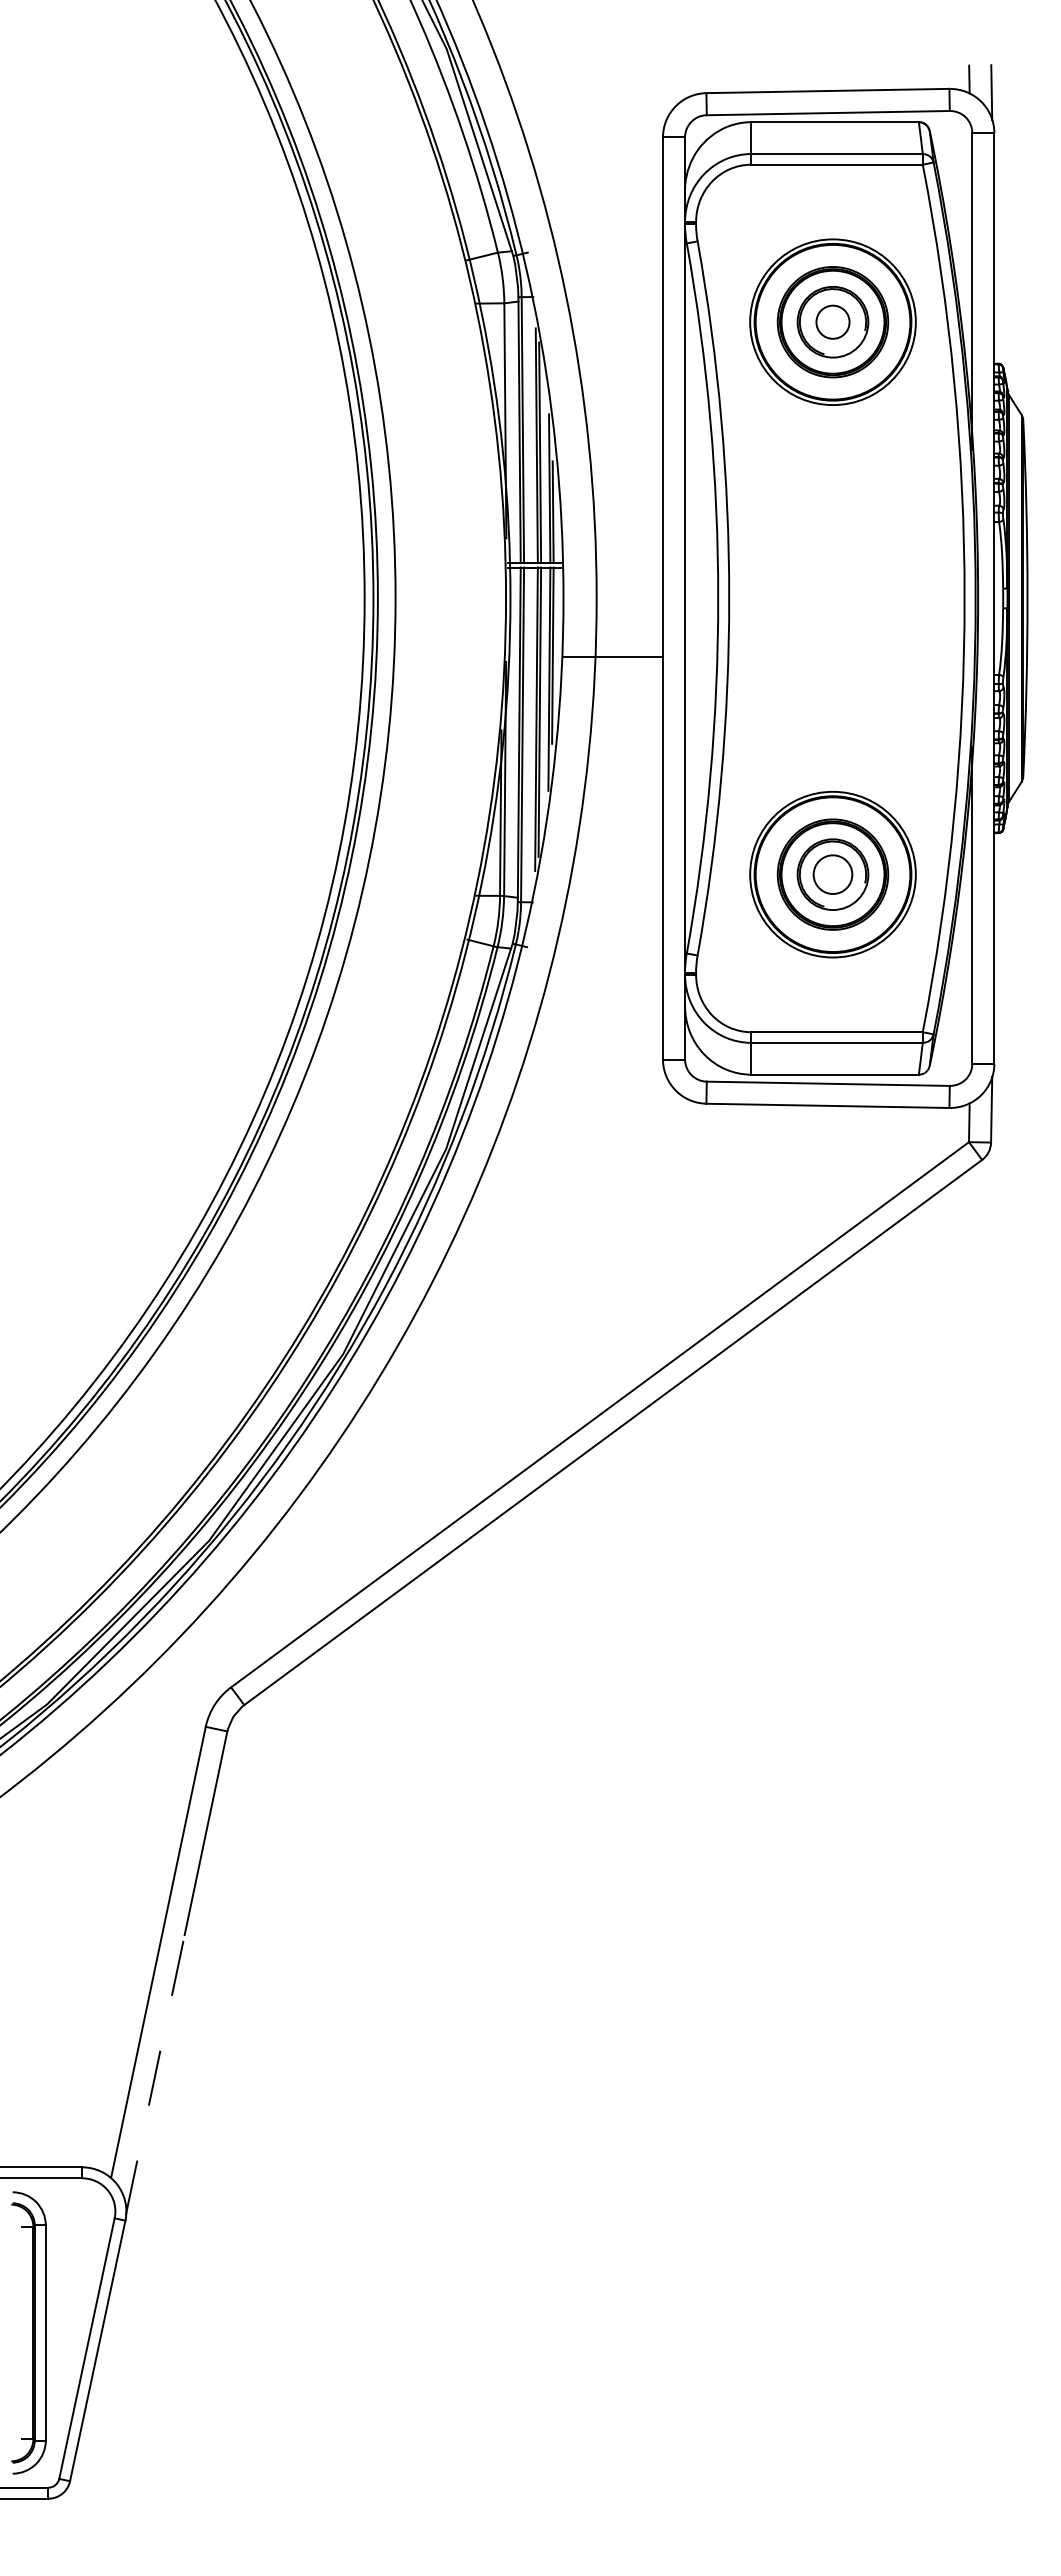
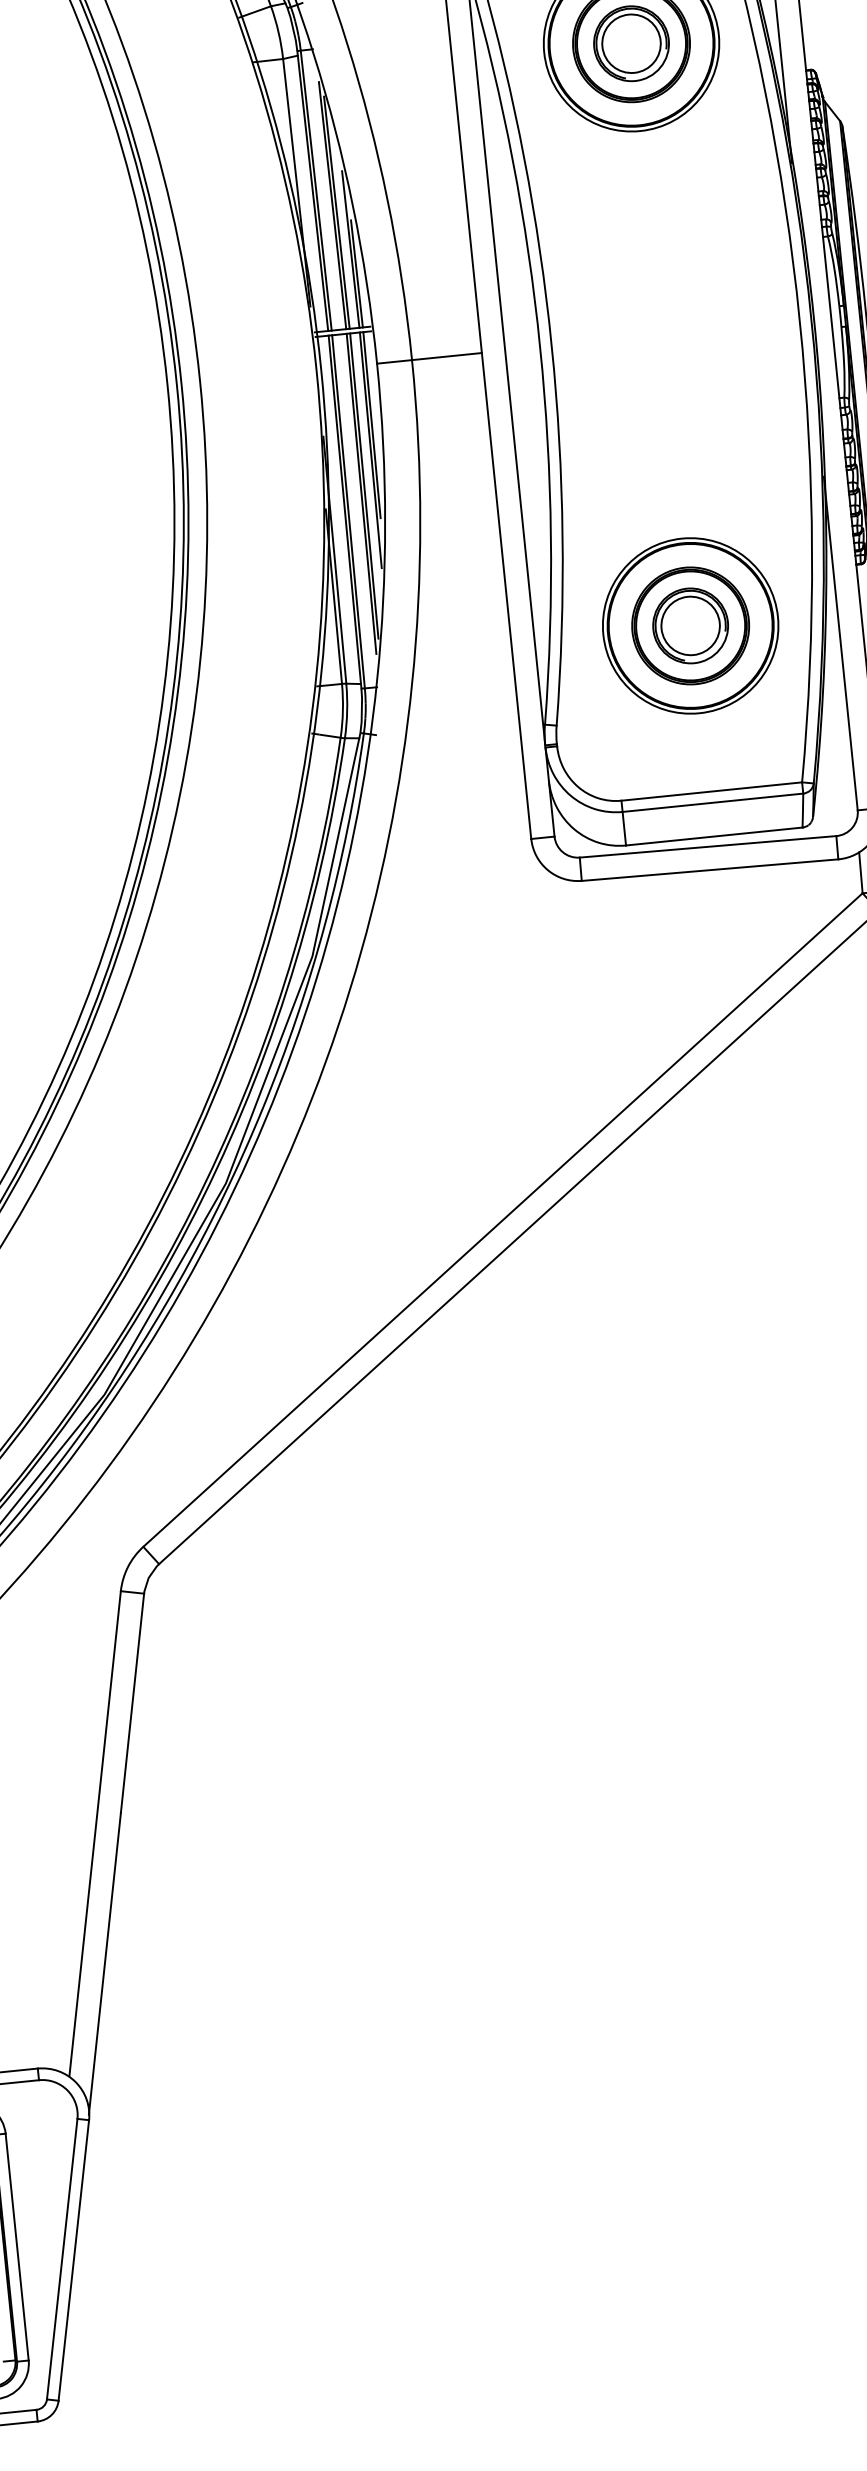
circle: (832, 321) -> (630, 43), size x1.67
line: (612, 657) -> (428, 358), moved
circle: (832, 874) -> (690, 625), size x1.43
line: (155, 2074) -> (105, 1962), dashed -> solid

